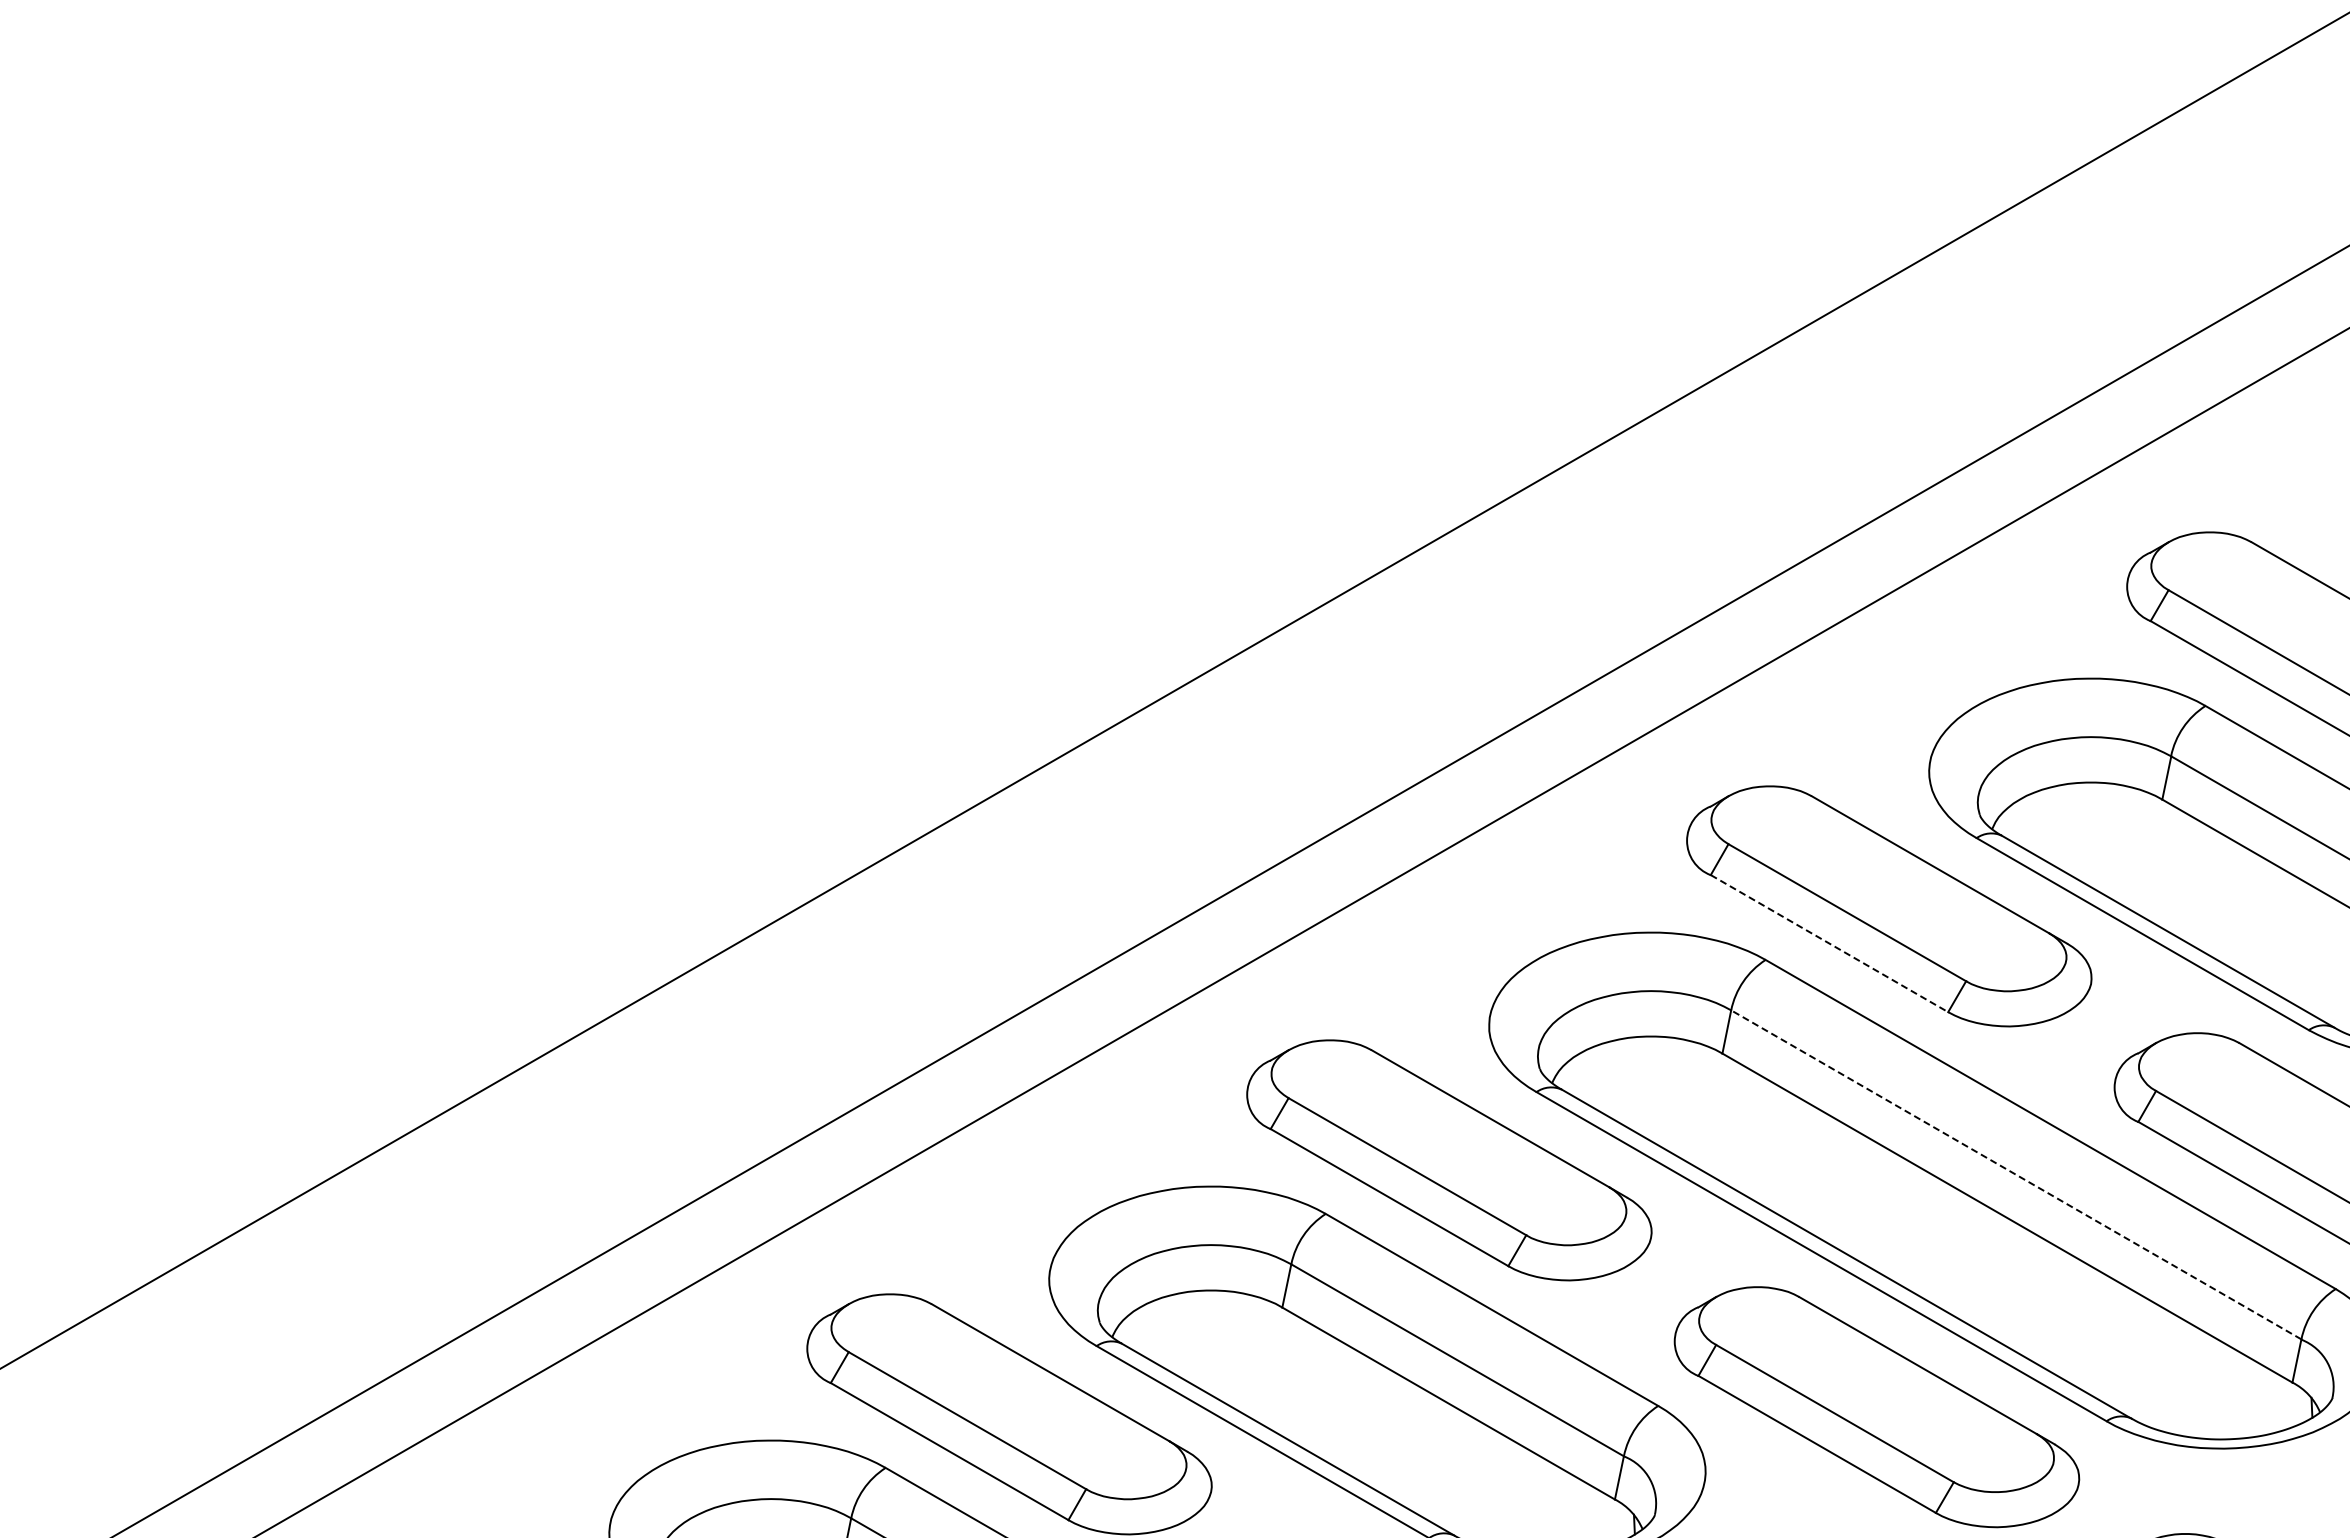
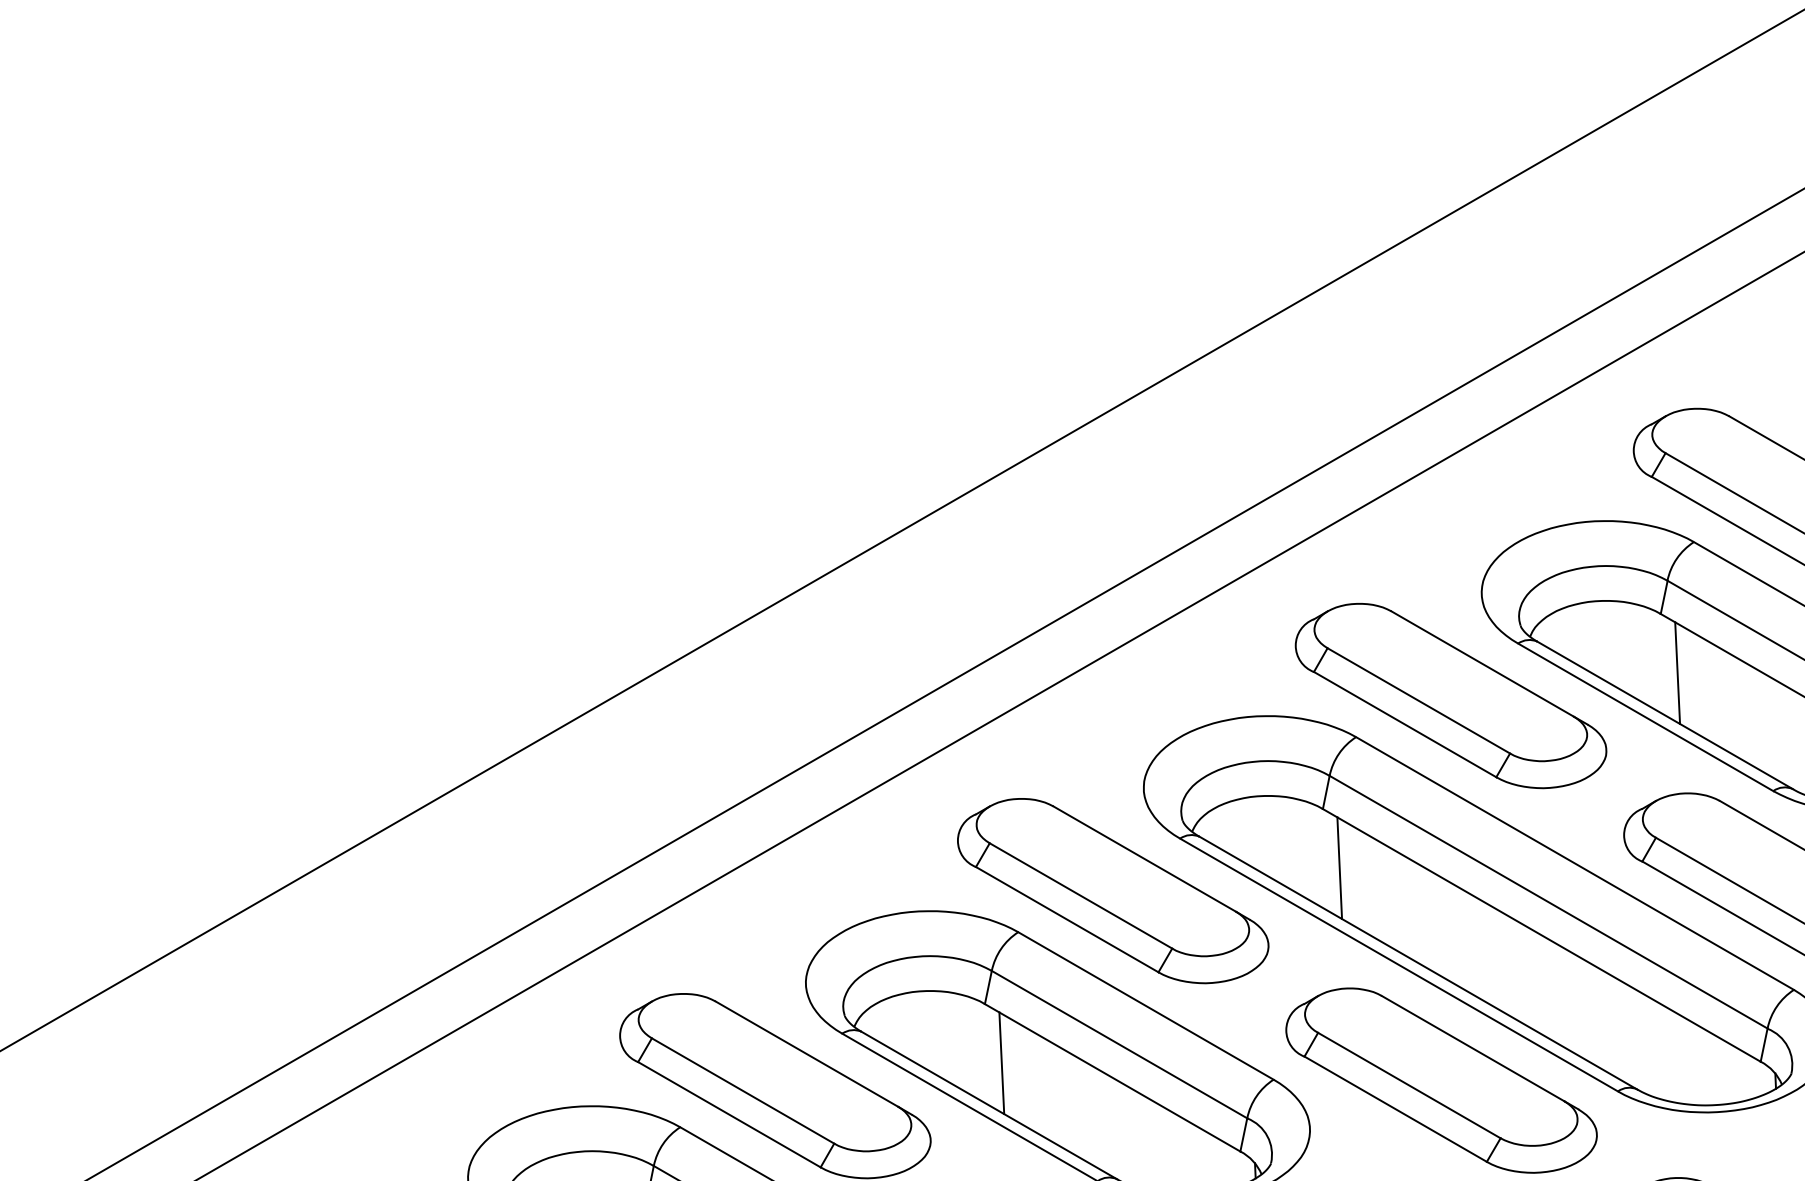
line: (2184, 876) -> (1677, 673), added
line: (1829, 943) -> (1405, 724), dashed -> solid
line: (1744, 1130) -> (1339, 868), added
line: (2015, 1174) -> (1548, 901), dashed -> solid
line: (1304, 1384) -> (1001, 1063), added

